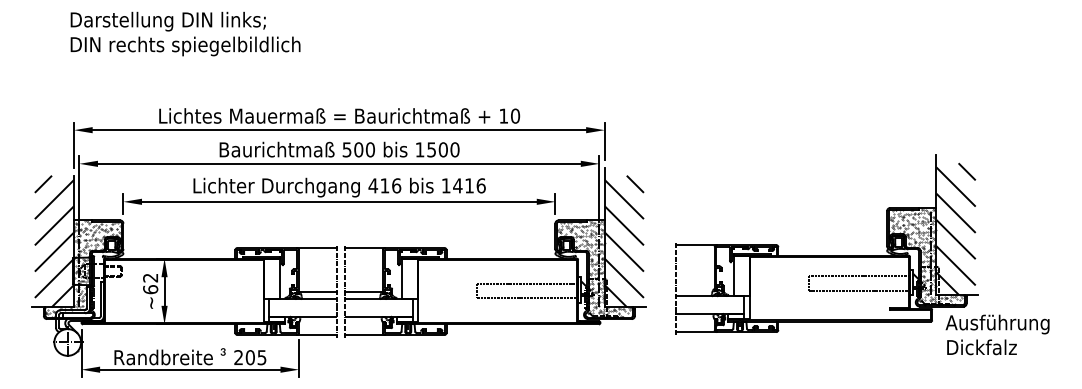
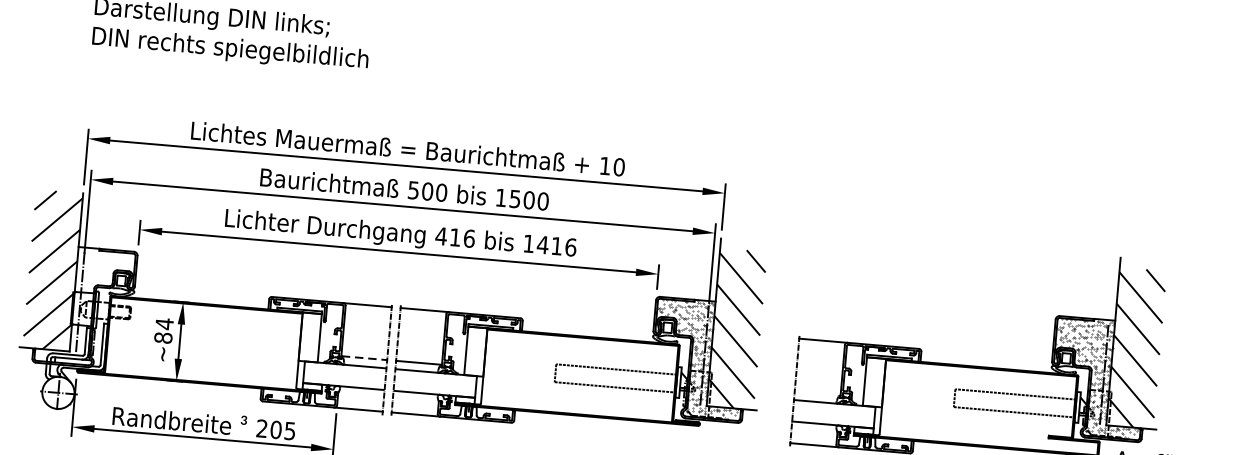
hatch: (83, 268) -> (84, 305), removed
text: (150, 283) -> (163, 330), ~62 -> ~84
line: (318, 292) -> (364, 358), solid -> dashed

